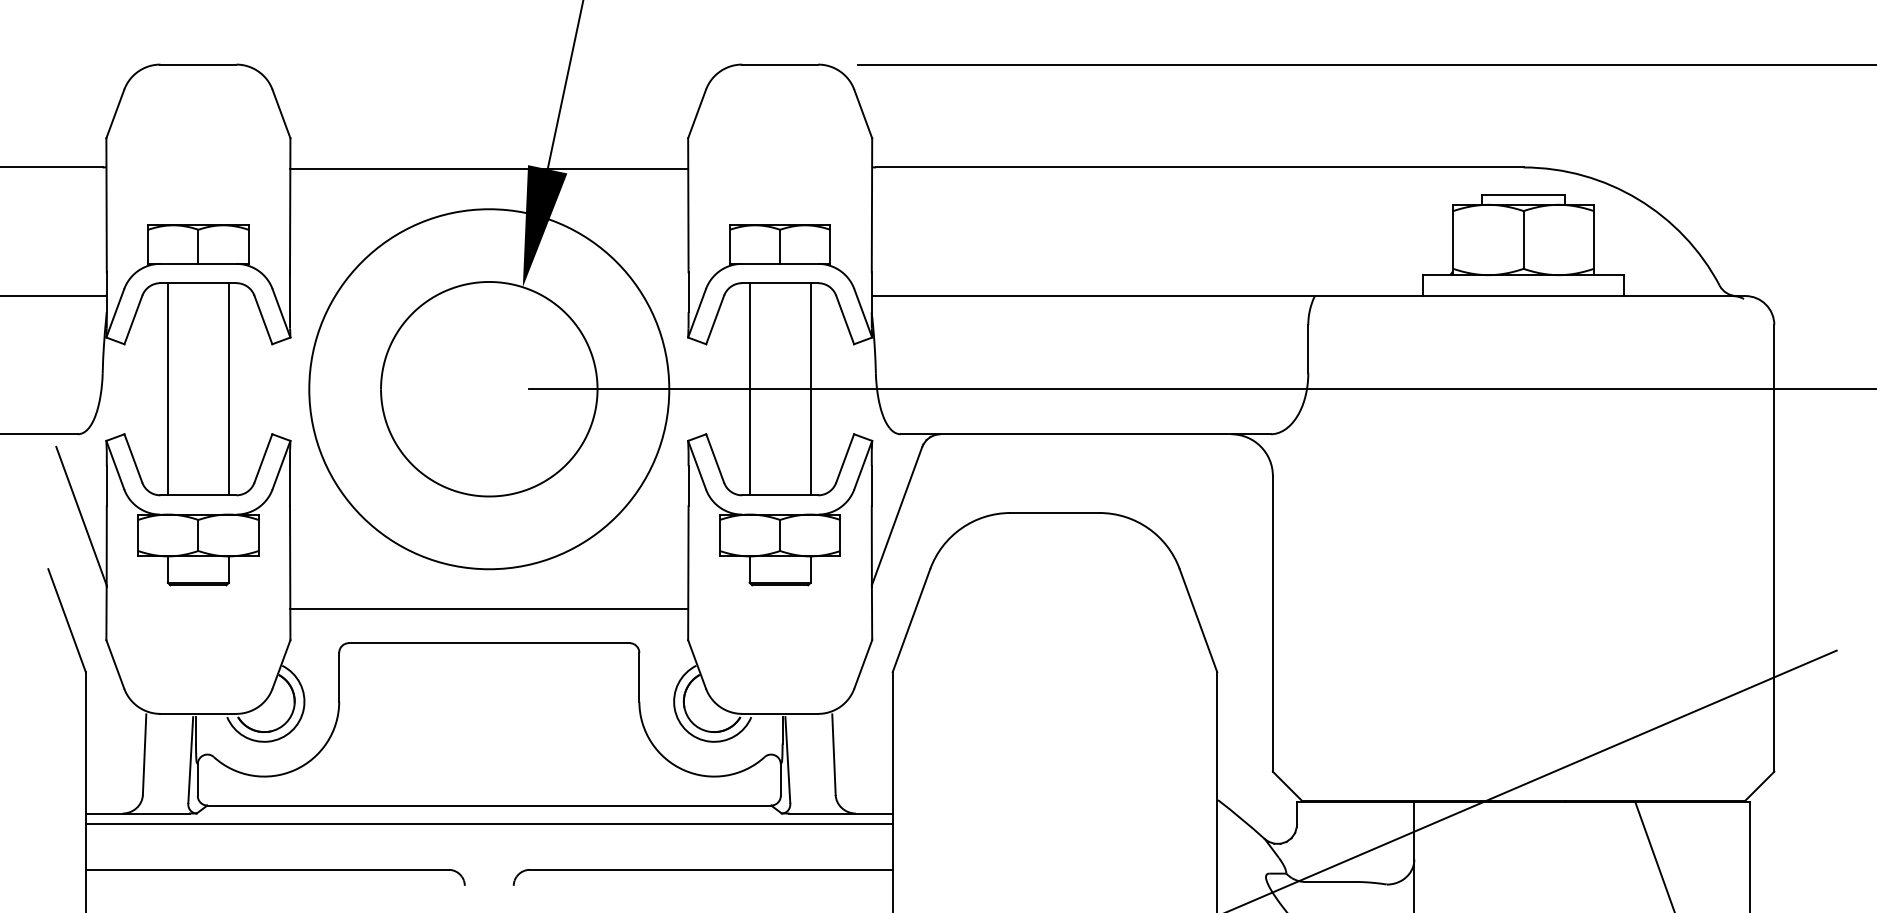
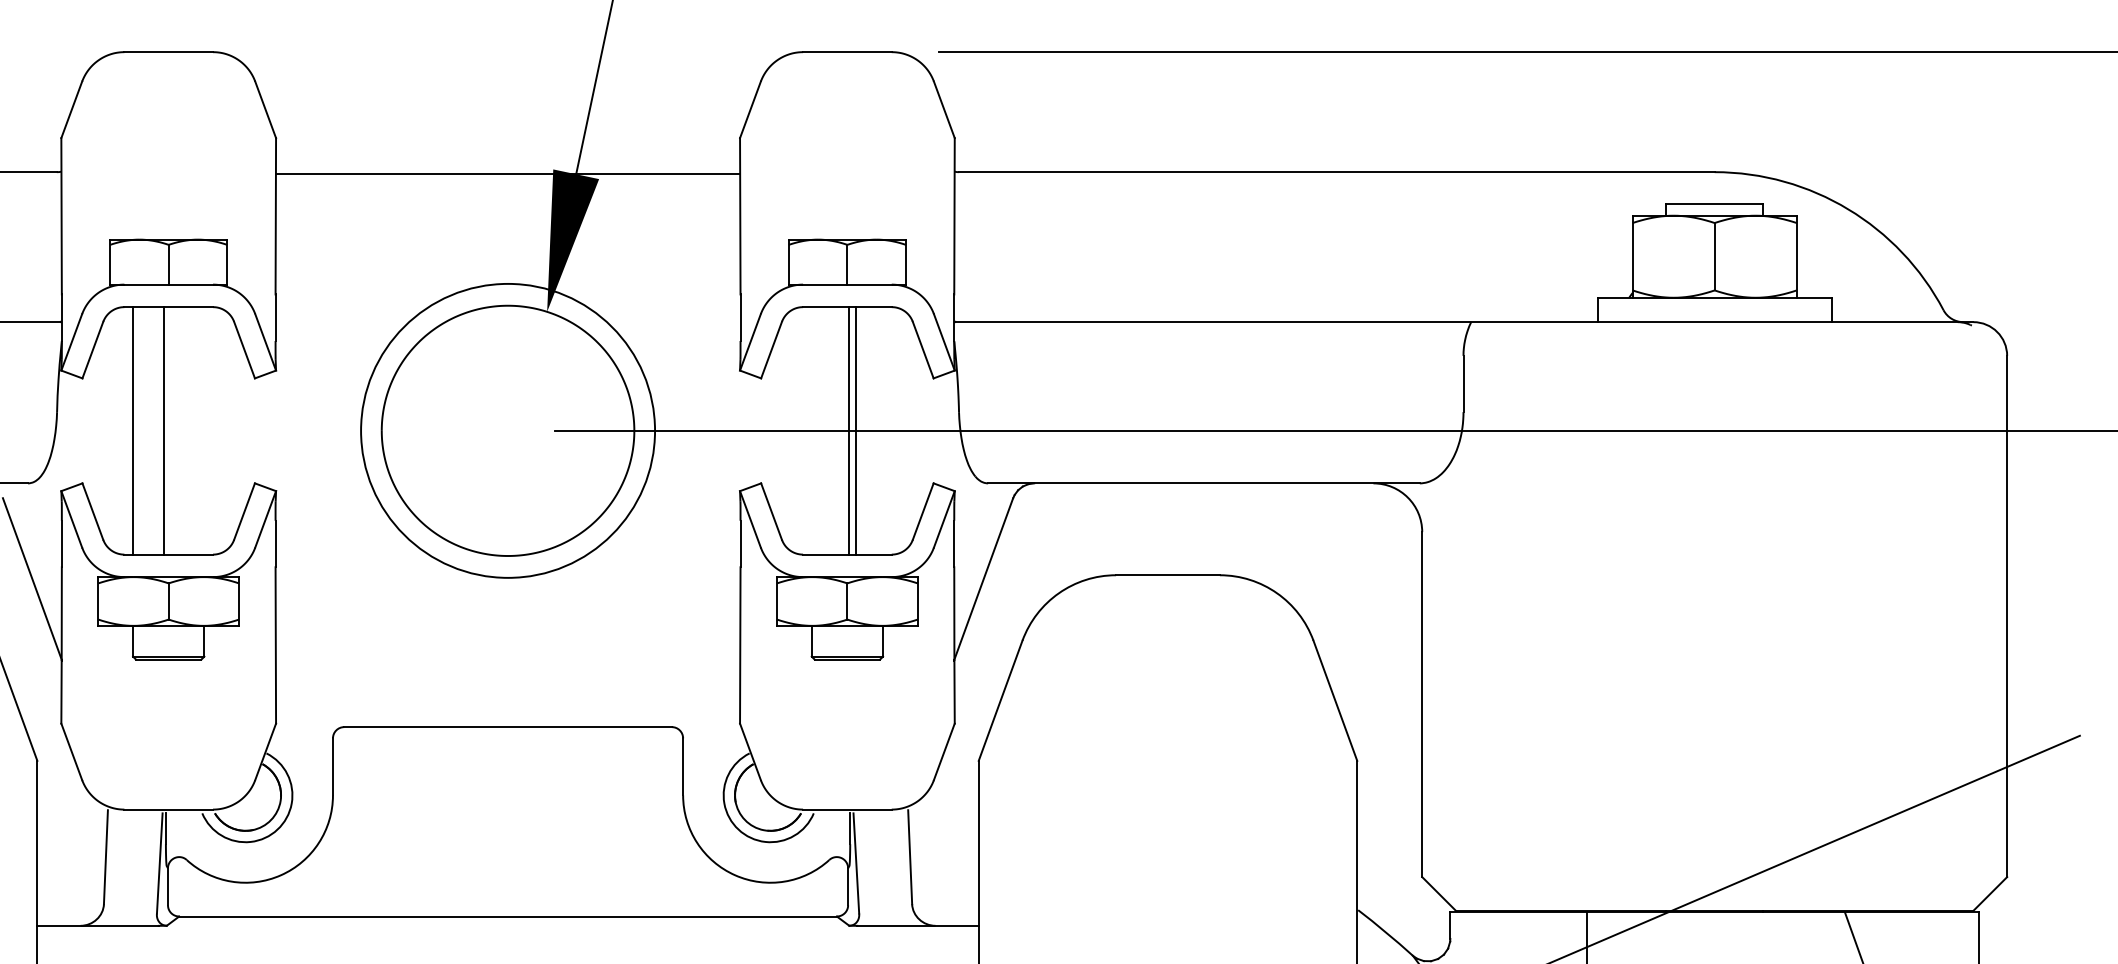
line: (228, 389) -> (162, 431), moved
circle: (489, 389) -> (508, 431), size x0.7
line: (749, 389) -> (855, 431), moved
line: (810, 389) -> (848, 431), moved
line: (489, 609) -> (508, 687), removed
line: (488, 824) -> (507, 938), removed

